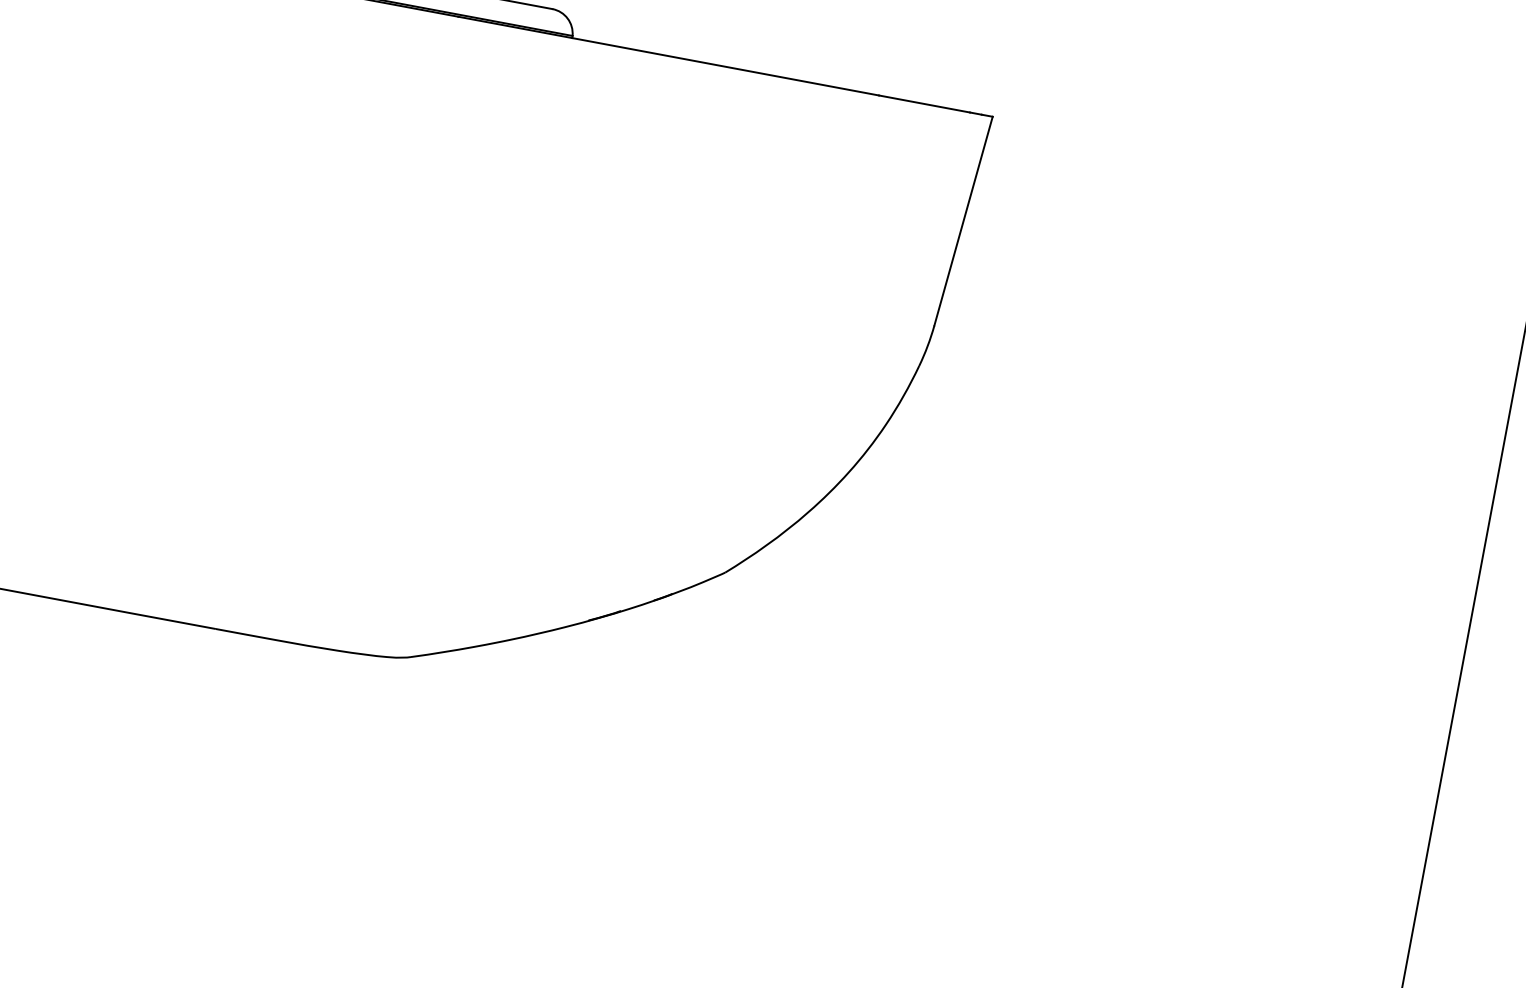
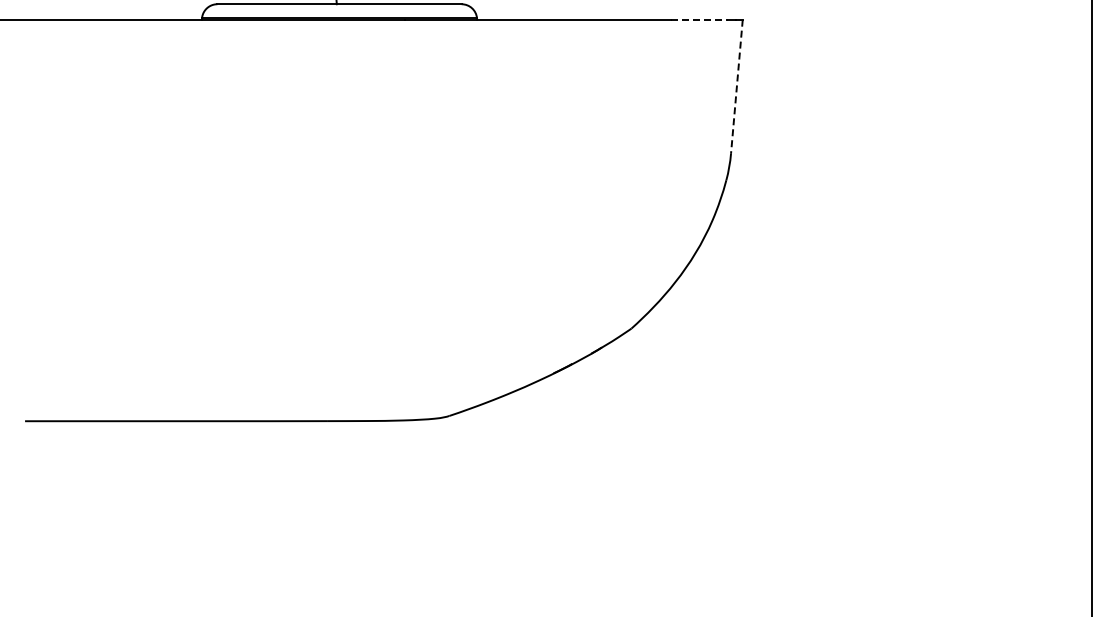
line: (924, 103) -> (699, 19), solid -> dashed
line: (962, 222) -> (736, 87), solid -> dashed

